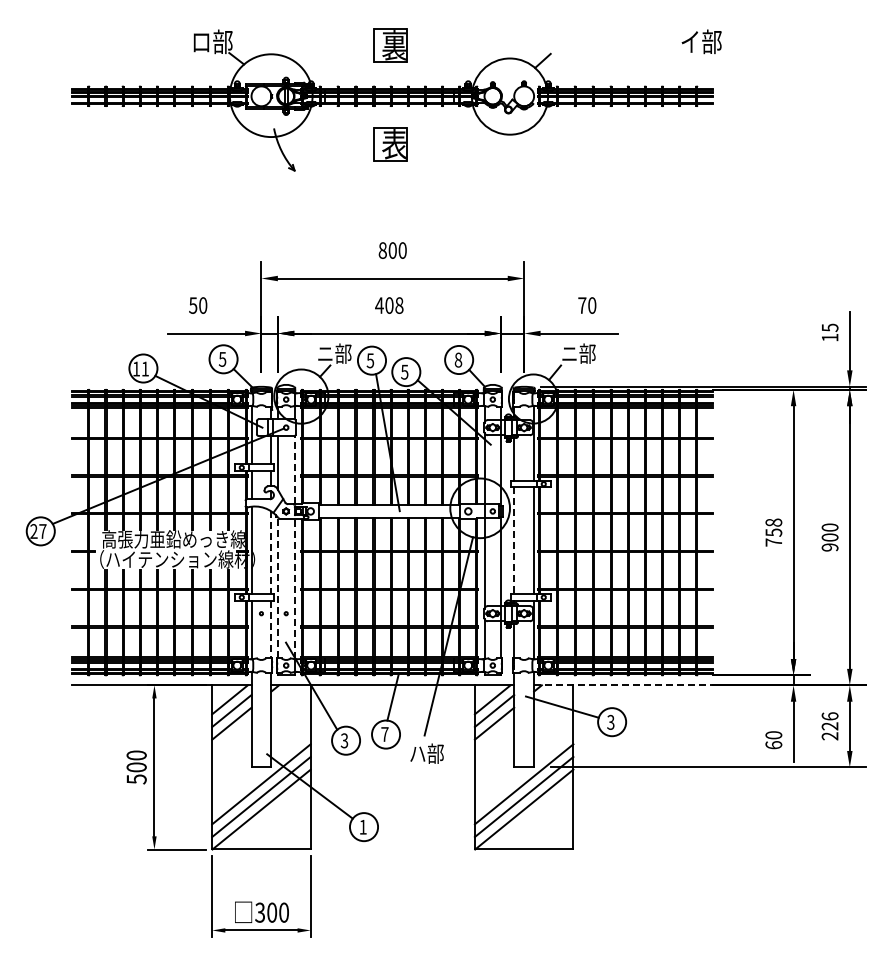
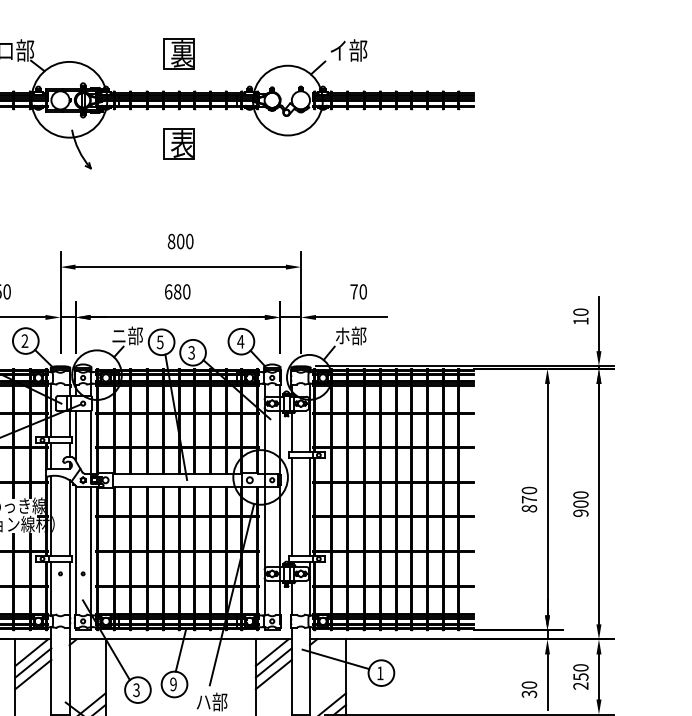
text: (701, 41) -> (348, 50), moved
text: (389, 305) -> (177, 291), 408 -> 680
text: (829, 327) -> (580, 311), 15 -> 10
text: (569, 353) -> (342, 335), ニ部 -> ホ部
text: (222, 358) -> (24, 340), 5 -> 2
text: (458, 359) -> (240, 341), 8 -> 4
text: (404, 371) -> (191, 352), 5 -> 3
line: (294, 469) -> (90, 441), dashed -> solid
text: (773, 532) -> (529, 499), 758 -> 870
line: (514, 541) -> (292, 507), dashed -> solid
line: (271, 553) -> (69, 518), dashed -> solid
line: (277, 587) -> (75, 549), dashed -> solid
line: (294, 588) -> (90, 550), dashed -> solid
line: (271, 629) -> (69, 588), dashed -> solid
line: (623, 685) -> (391, 639), dashed -> solid
text: (610, 721) -> (379, 672), 3 -> 1
text: (829, 721) -> (580, 672), 226 -> 250
text: (384, 734) -> (173, 684), 7 -> 9
text: (773, 745) -> (529, 694), 60 -> 30

